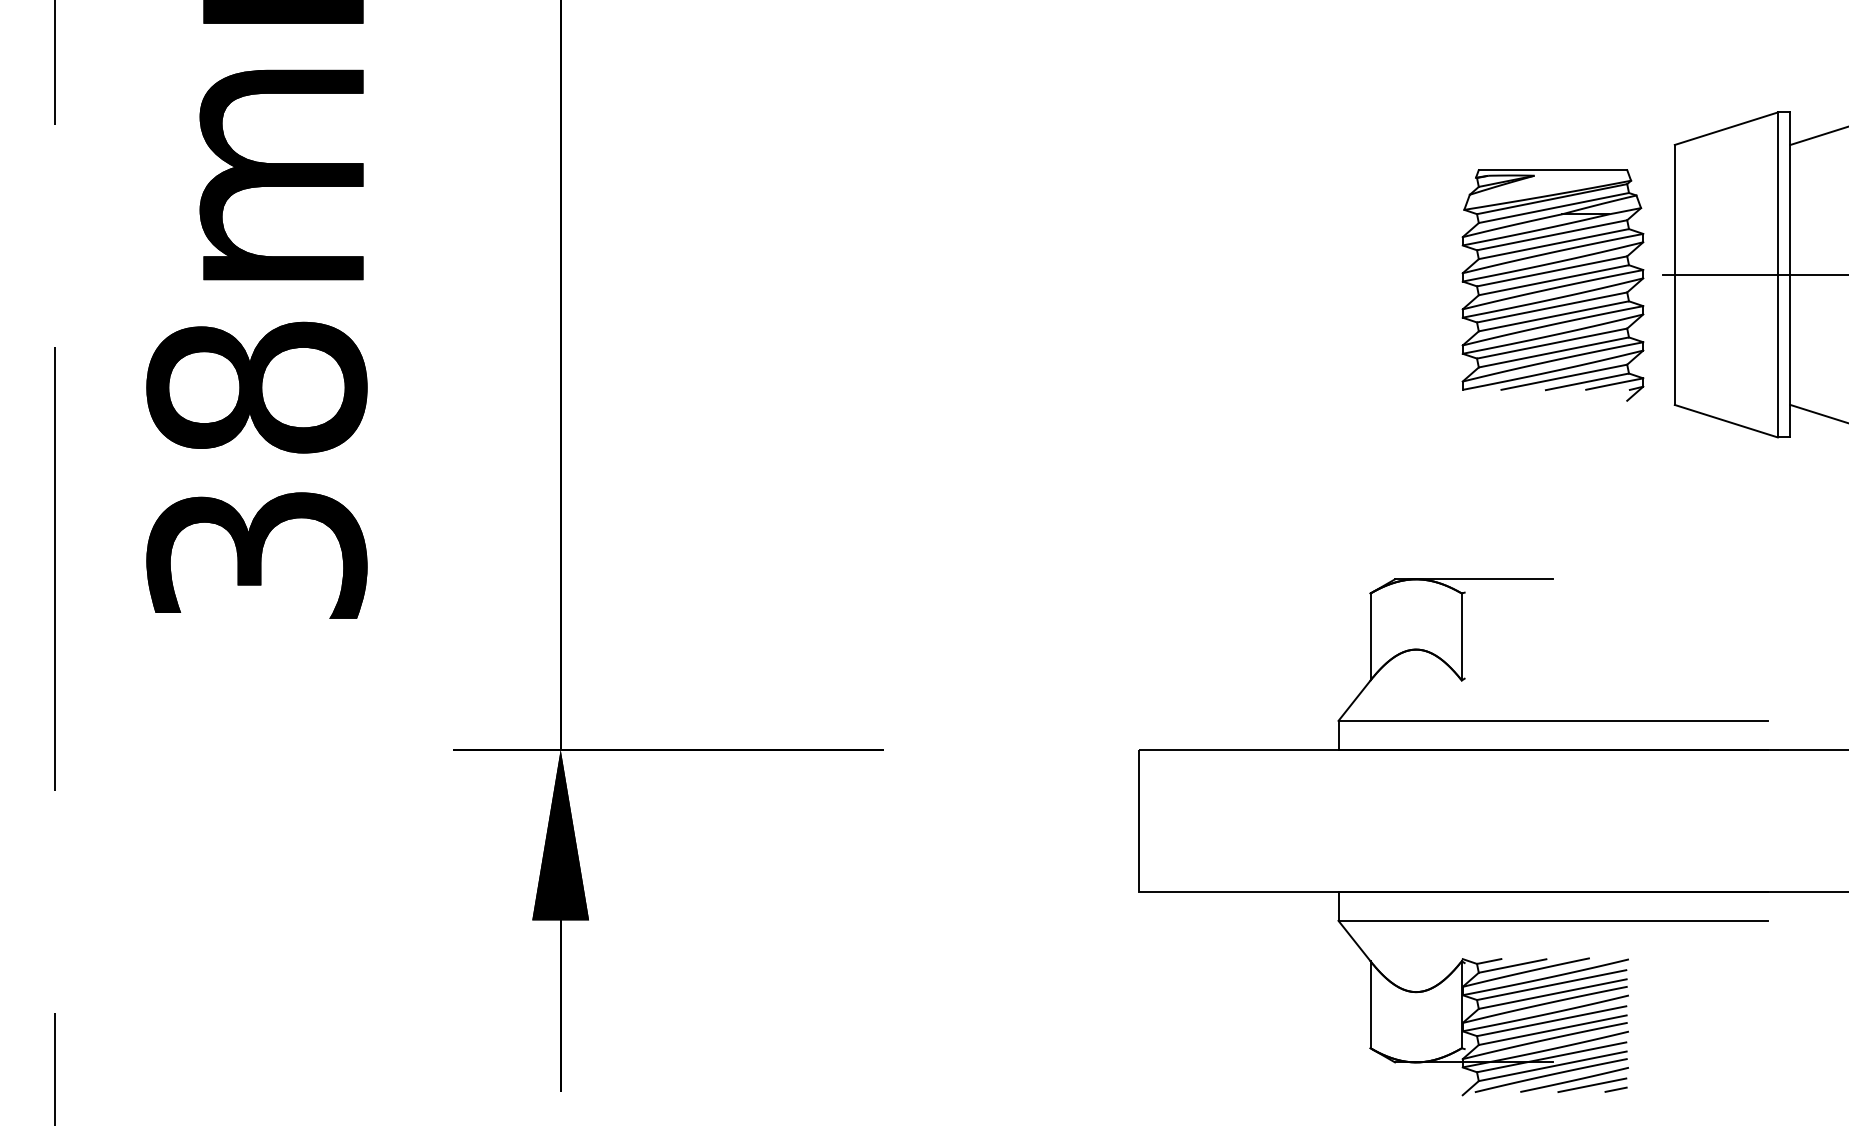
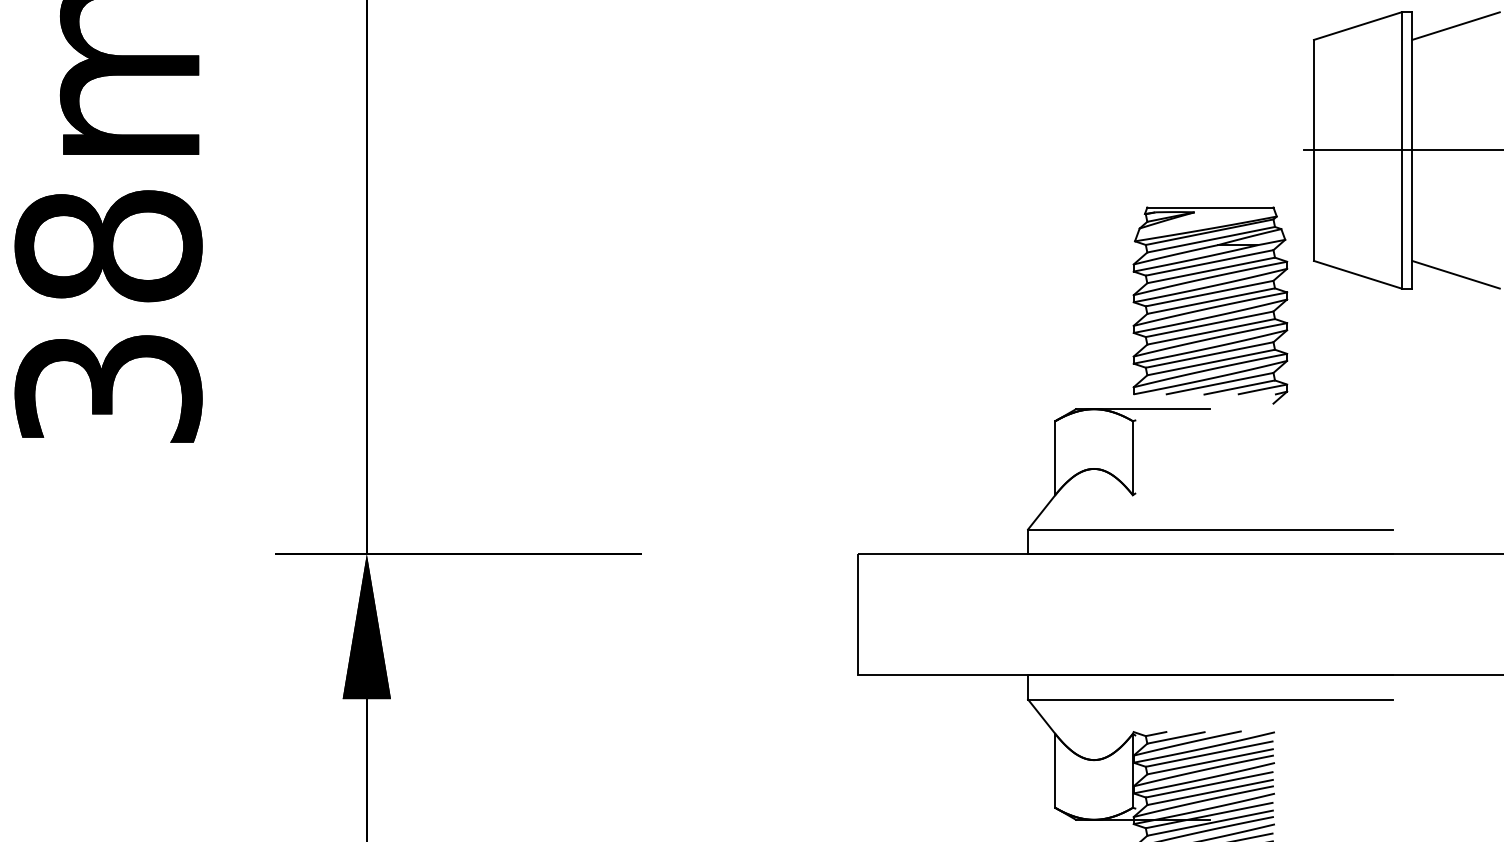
part: (1552, 285) -> (1209, 305), moved

